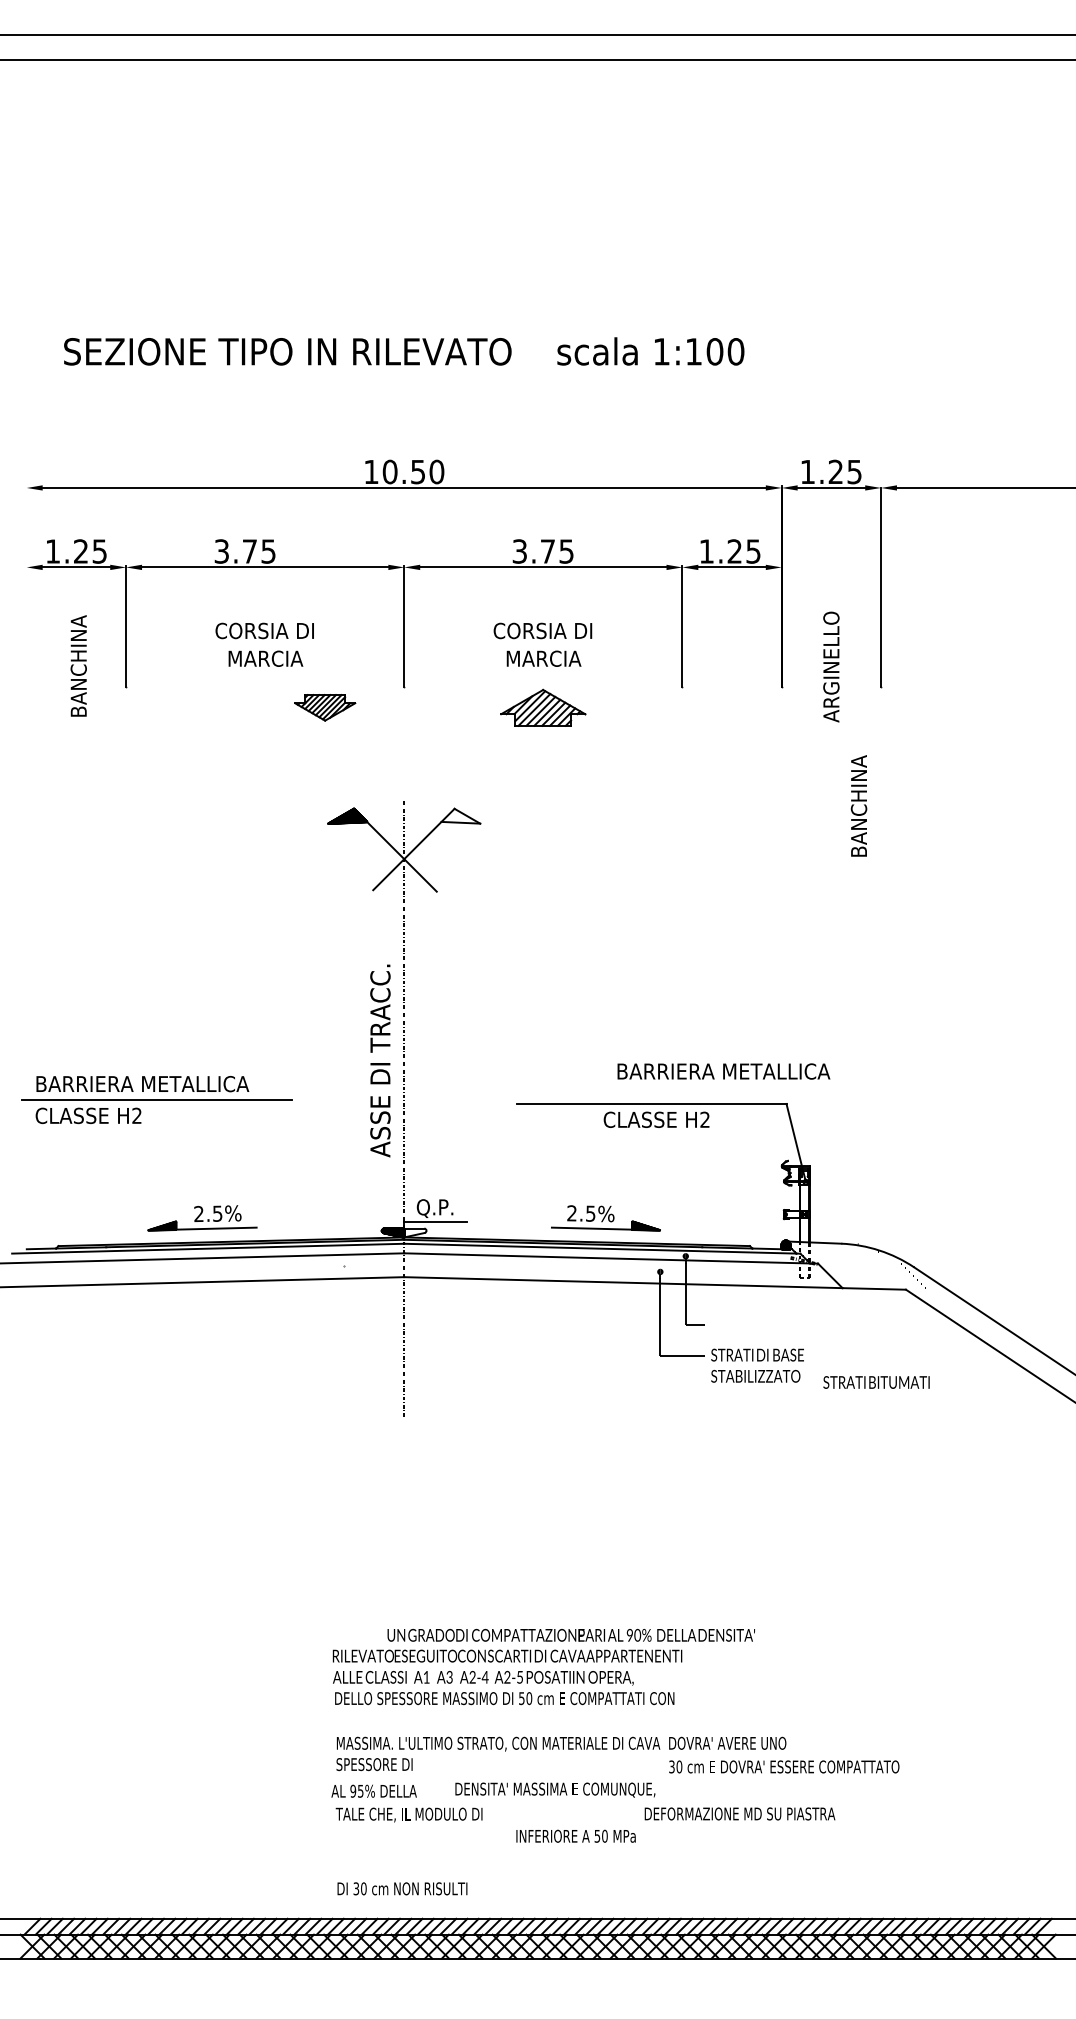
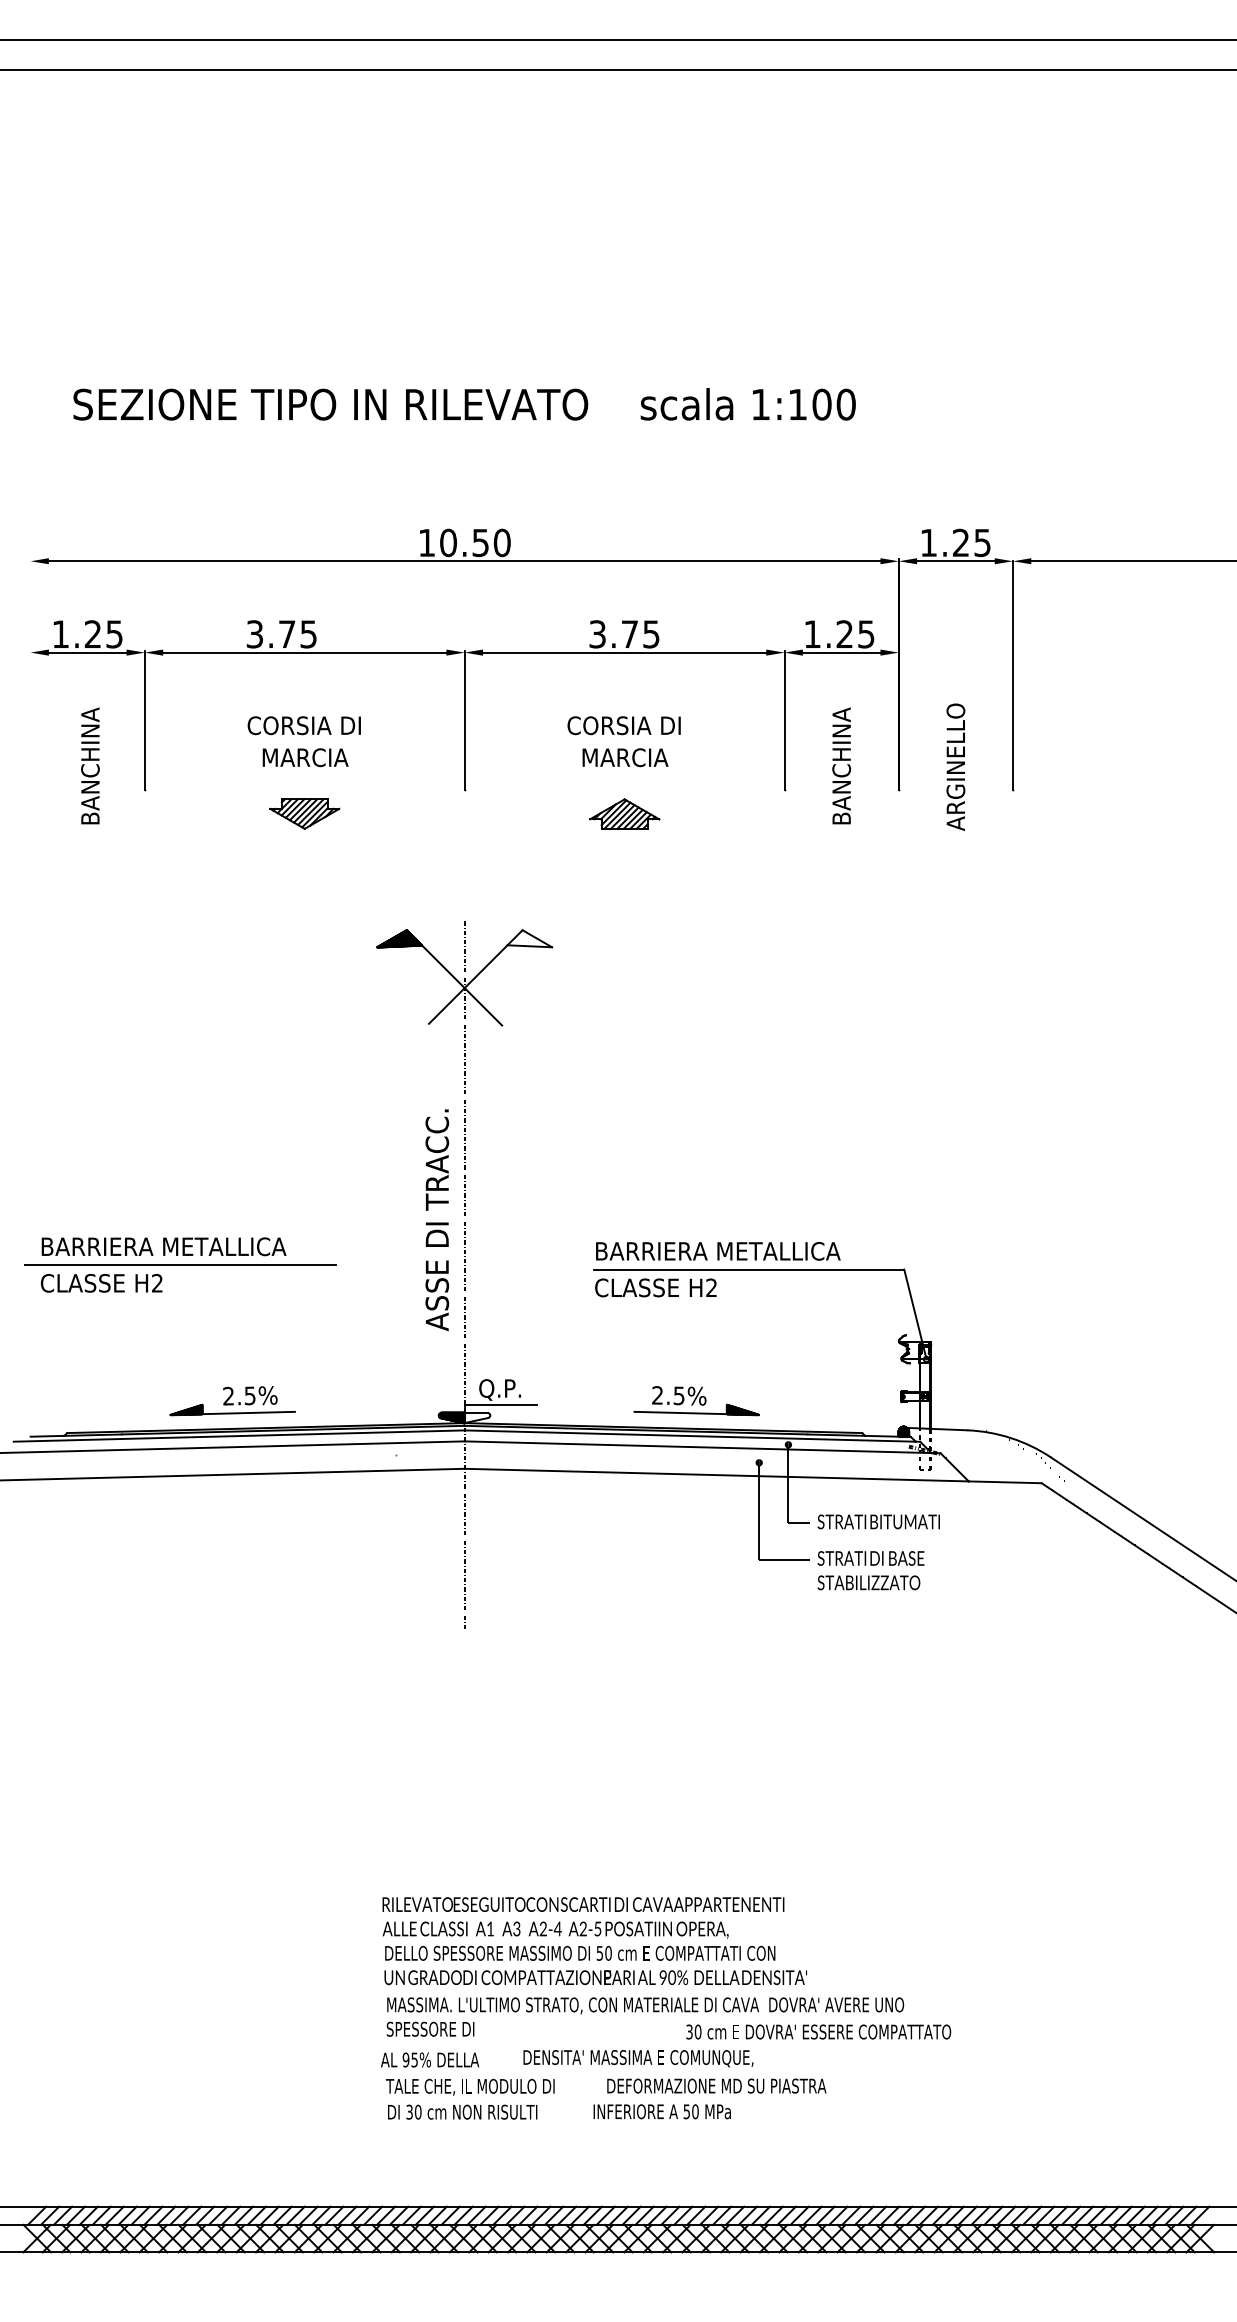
part: (324, 707) -> (304, 813), moved
part: (543, 707) -> (624, 813), size x0.71
text: (858, 805) -> (841, 765), moved
text: (724, 1071) -> (718, 1251), moved
text: (656, 1119) -> (655, 1287), moved
text: (876, 1382) -> (878, 1521), moved
text: (571, 1635) -> (595, 1977), moved
text: (784, 1766) -> (818, 2031), moved
text: (739, 1813) -> (716, 2085), moved
text: (402, 1888) -> (462, 2111), moved

